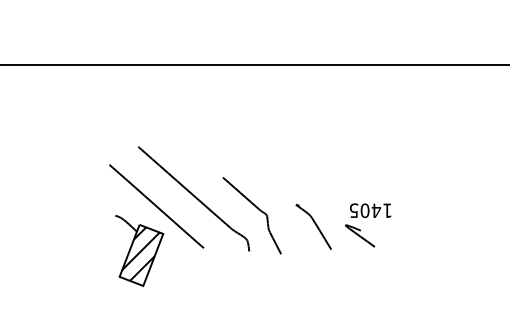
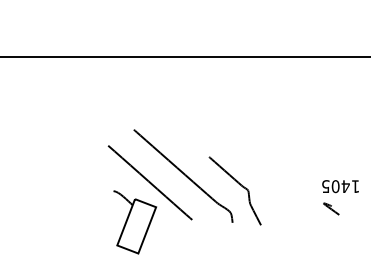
part: (313, 226) -> (289, 200), removed
part: (360, 235) -> (331, 208), size x0.6
hatch: (140, 253) -> (135, 224), removed

